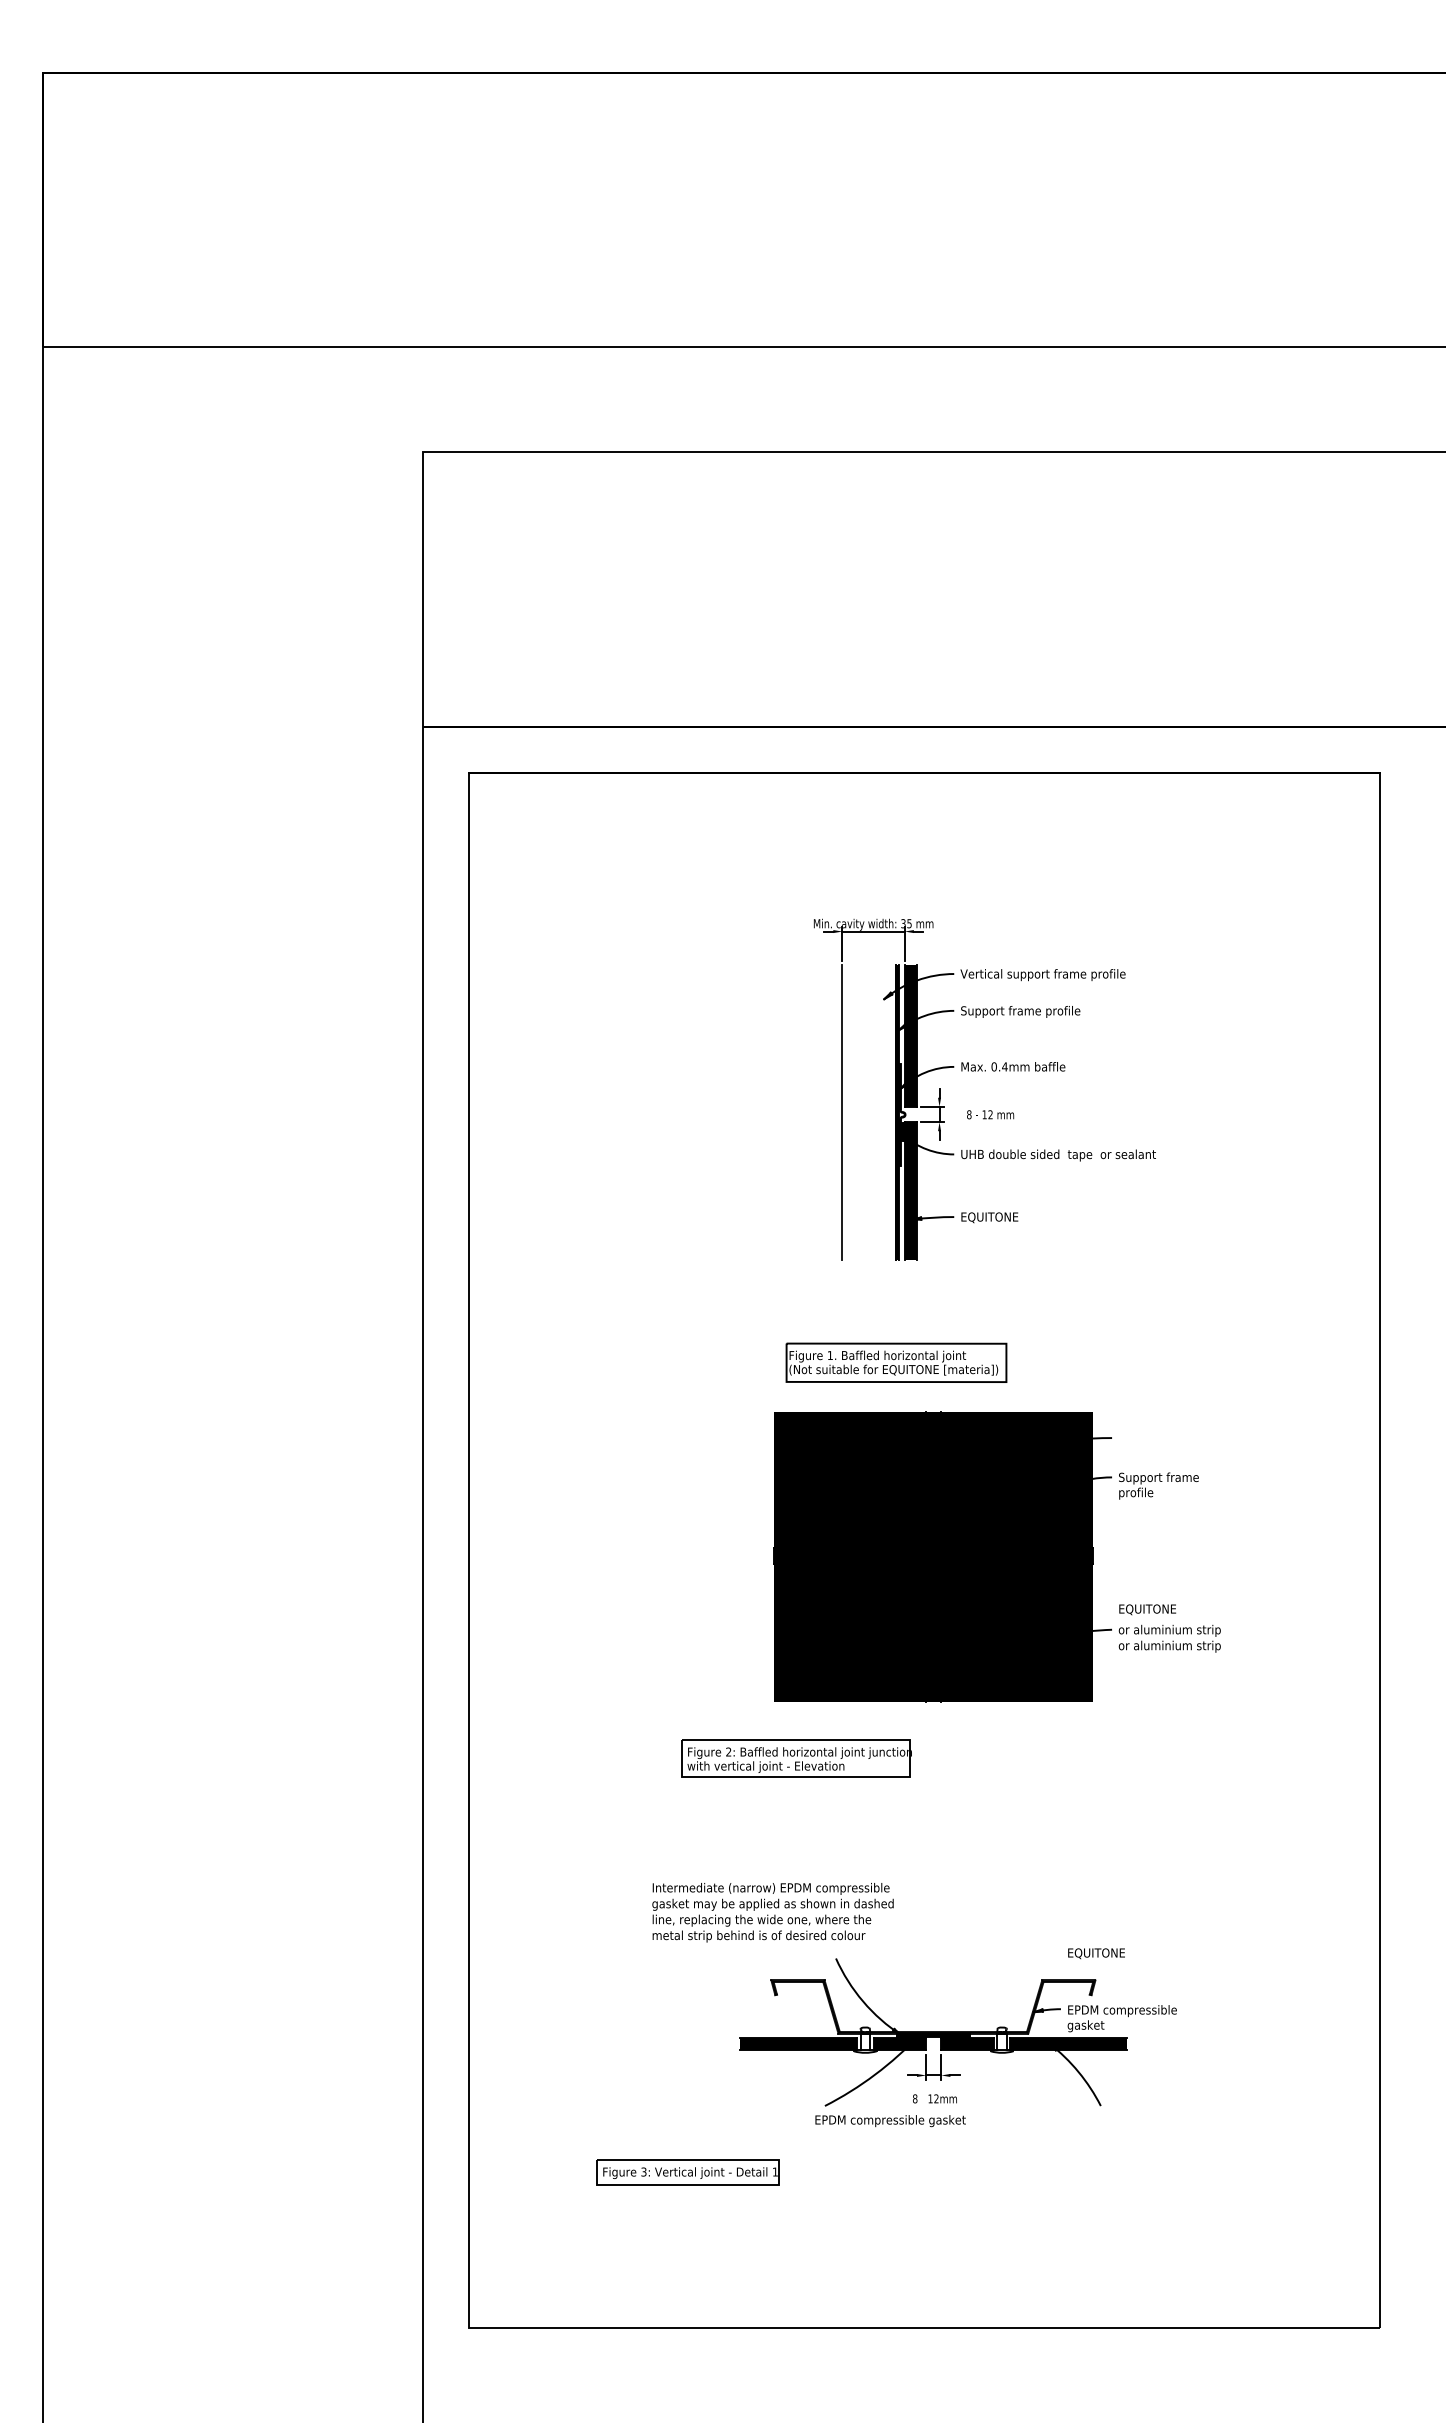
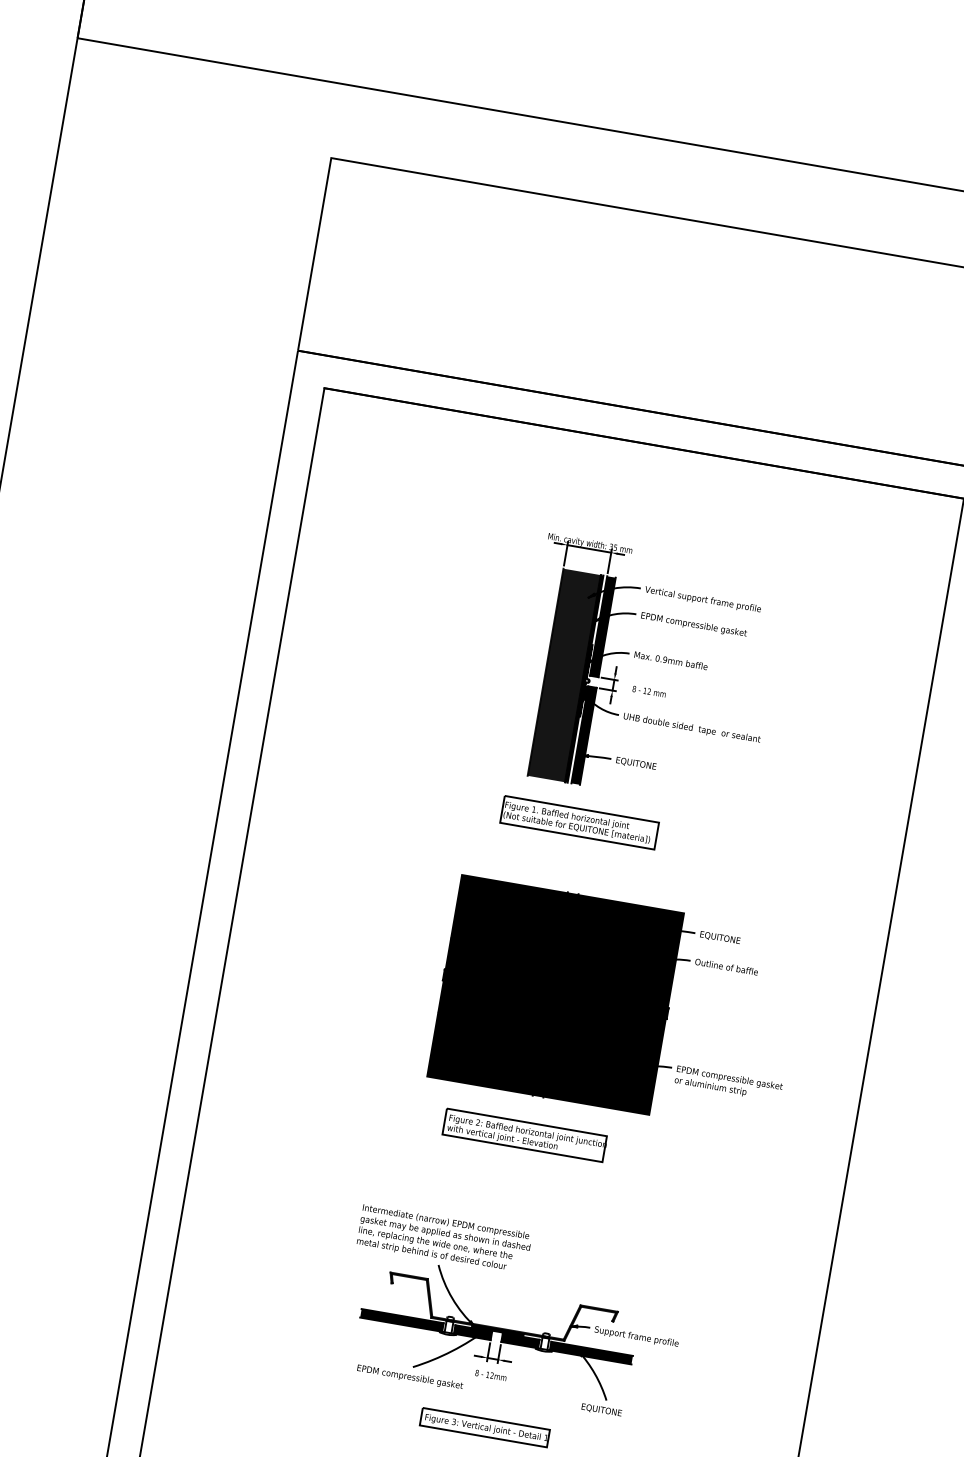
text: (1036, 1011) -> (694, 624), Support frame profile -> EPDM compressible gasket
text: (1004, 1066) -> (664, 659), 0.4mm -> 0.9mm
fill: (868, 1112) -> (563, 675), added
part: (896, 1362) -> (579, 822), moved
text: (1163, 1485) -> (725, 972), Support frame profile -> Outline of baffle
text: (1147, 1609) -> (720, 937), moved
text: (1193, 1630) -> (729, 1078), or aluminium strip -> EPDM compressible gasket
part: (796, 1758) -> (524, 1135), moved
text: (772, 1912) -> (444, 1239), moved
text: (1096, 1953) -> (601, 1410), moved
text: (1127, 2018) -> (635, 1342), EPDM compressible gasket -> Support frame profile
text: (890, 2121) -> (410, 1377), moved
part: (687, 2172) -> (484, 1427), moved

